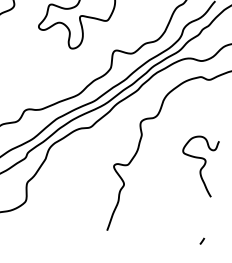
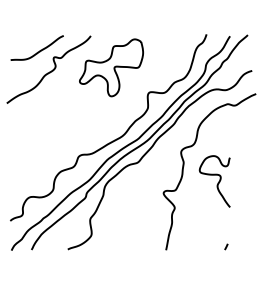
curve: (200, 168) -> (217, 183), moved
curve: (202, 240) -> (226, 246), moved

